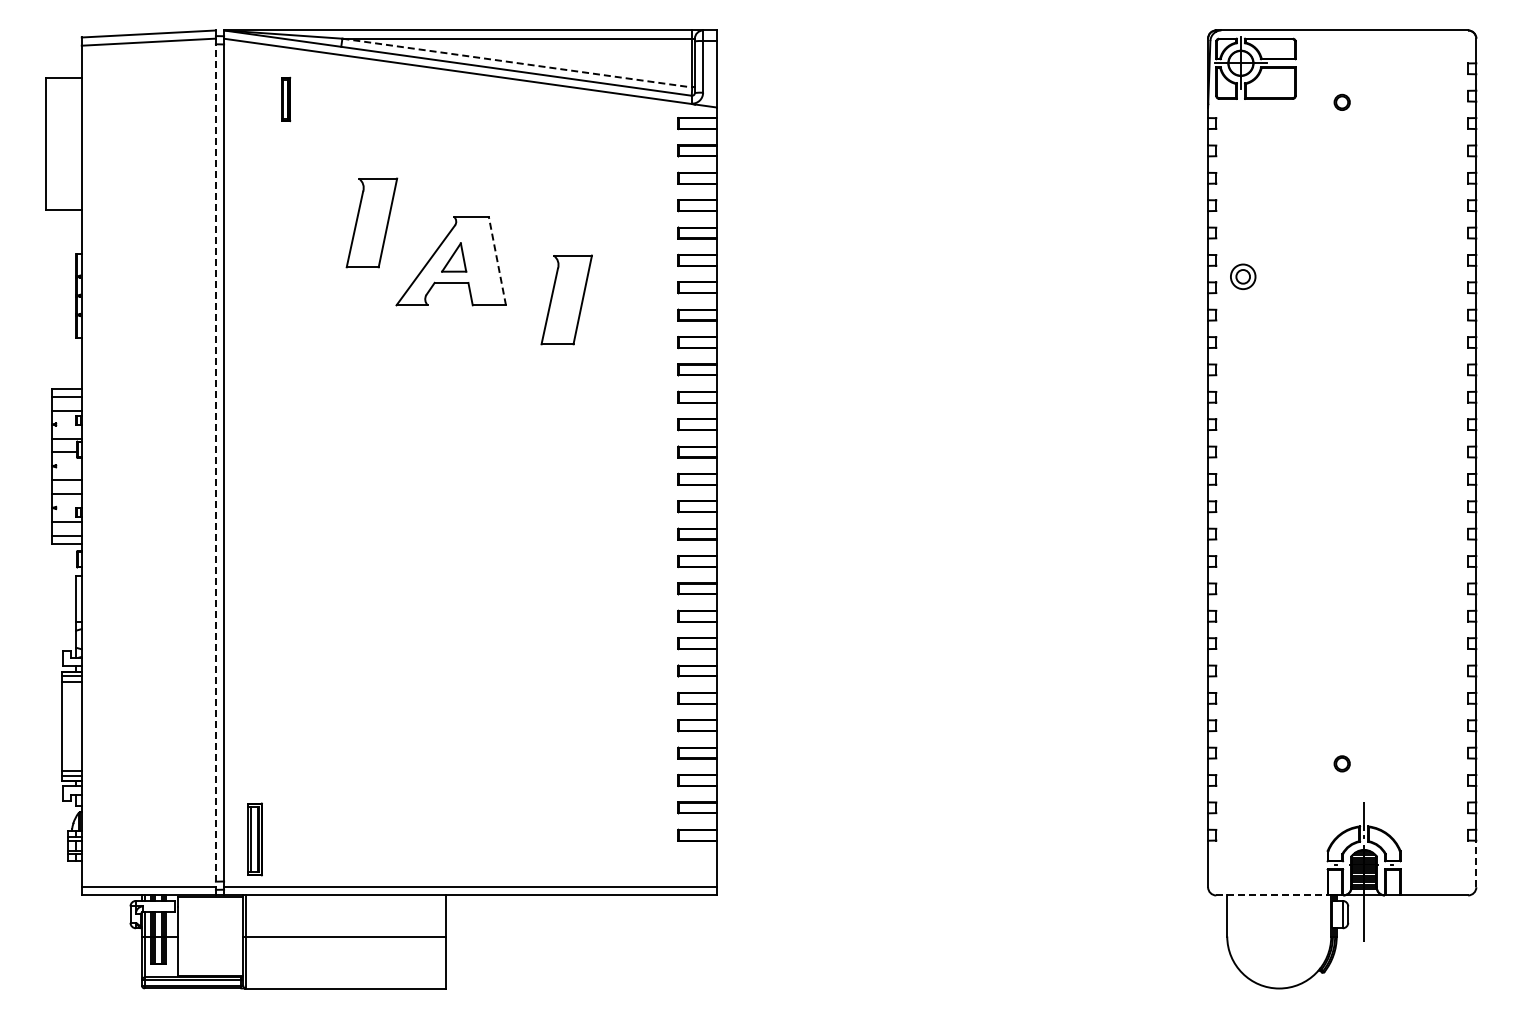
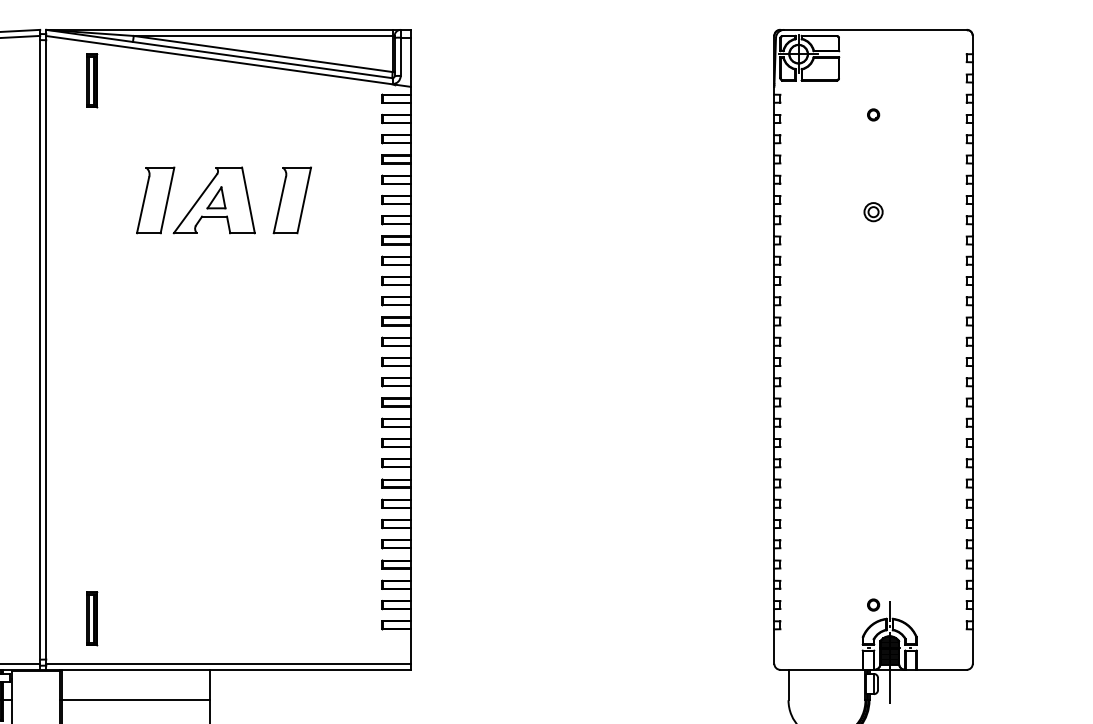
line: (517, 63) -> (263, 54), dashed -> solid
part: (285, 99) -> (91, 80), size x1.67
part: (1341, 101) -> (873, 114), moved
part: (371, 222) -> (155, 200), moved
line: (497, 260) -> (248, 200), dashed -> solid
part: (1243, 276) -> (873, 211), moved
part: (566, 299) -> (292, 200), moved
line: (215, 463) -> (39, 350), dashed -> solid
circle: (1341, 763) -> (873, 604), moved
part: (254, 839) -> (91, 618), moved
line: (1476, 863) -> (972, 646), dashed -> solid
line: (1272, 895) -> (821, 669), dashed -> solid

